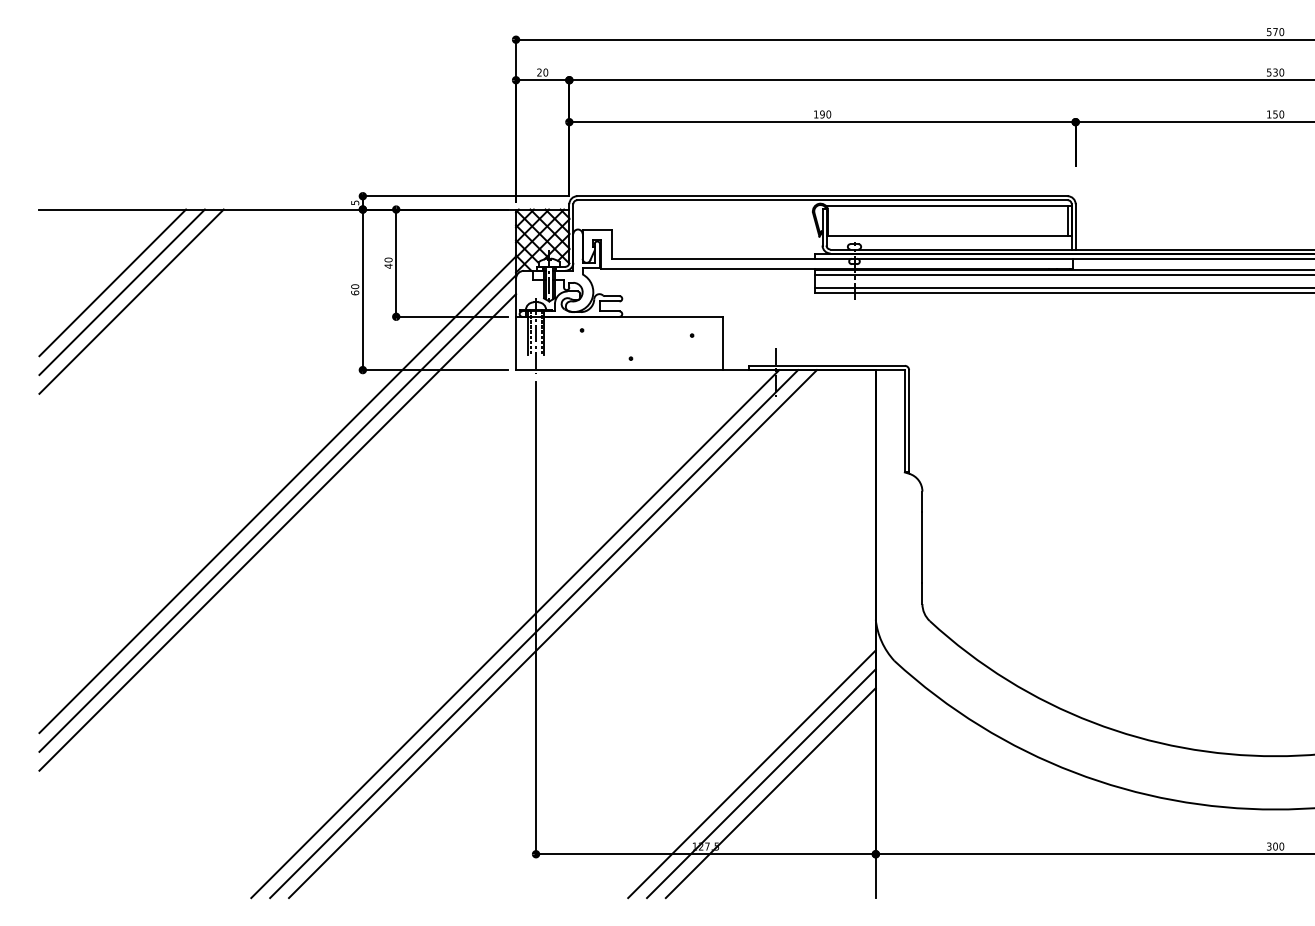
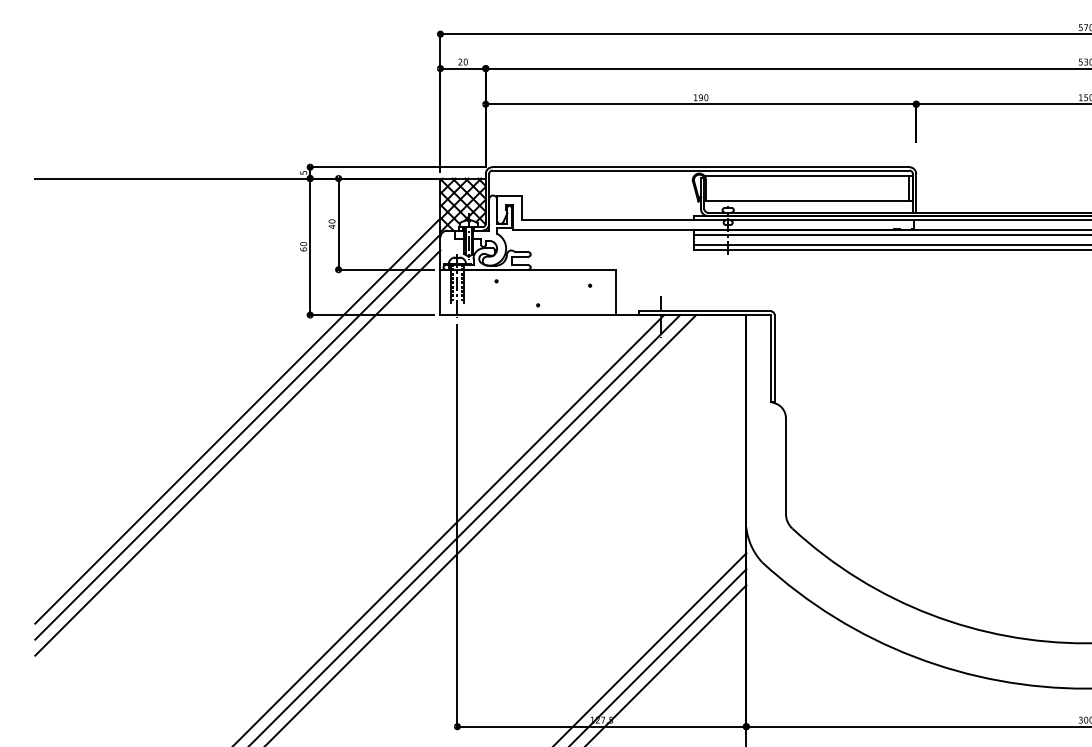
line: (112, 282) -> (97, 240), removed
line: (121, 292) -> (105, 249), removed
line: (131, 301) -> (113, 256), removed

